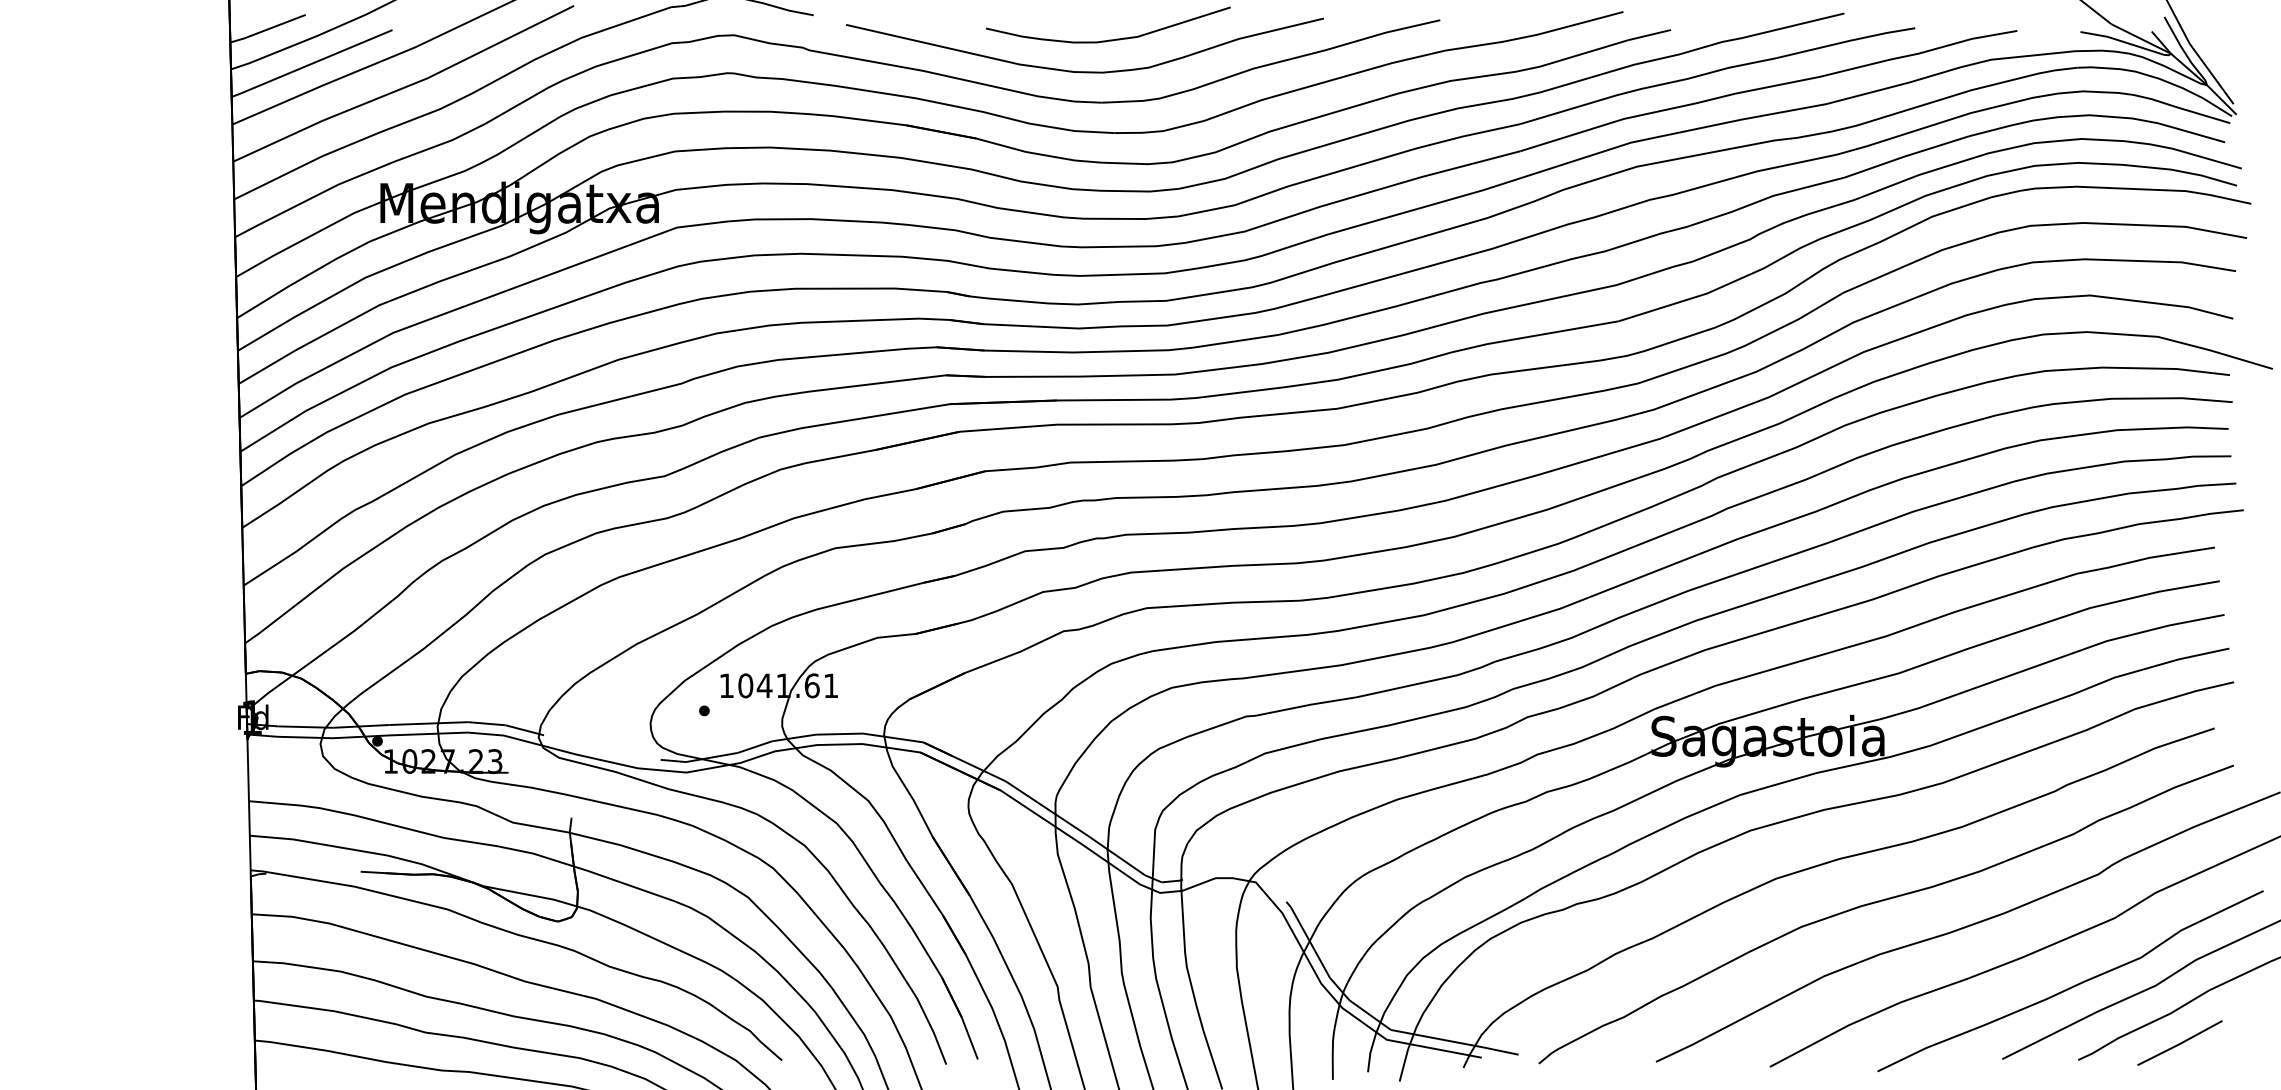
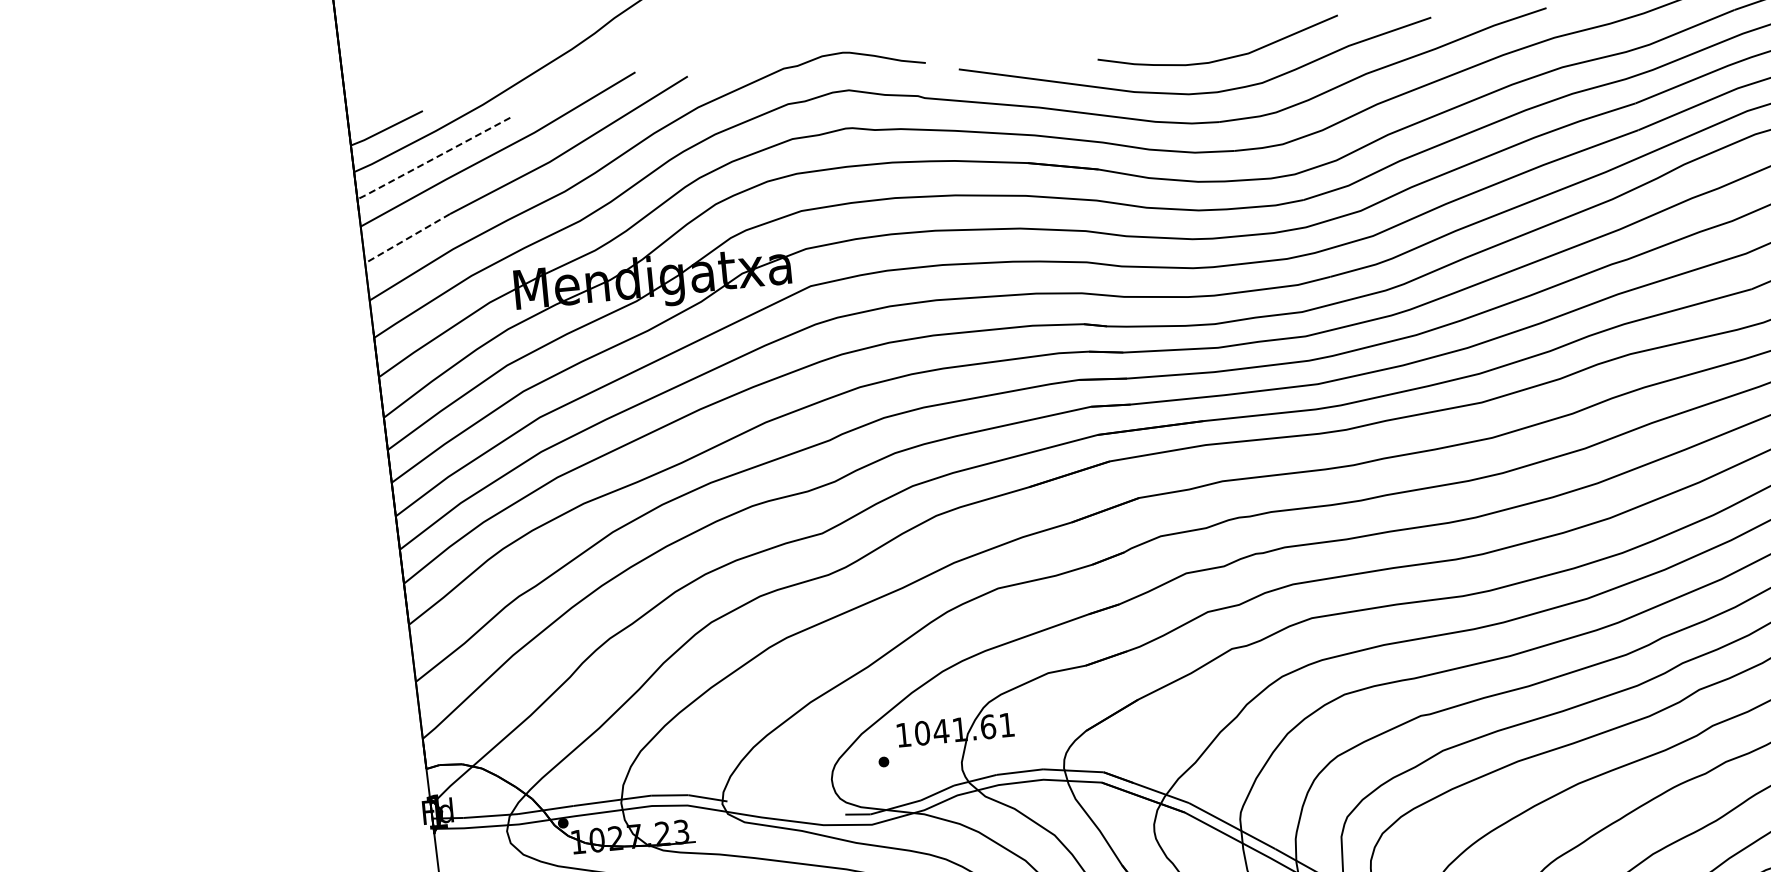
line: (311, 63) -> (433, 158), solid -> dashed
line: (277, 141) -> (407, 239), solid -> dashed

